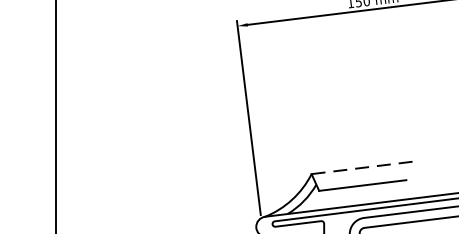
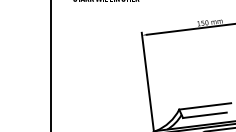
line: (363, 167) -> (205, 106), dashed -> solid

